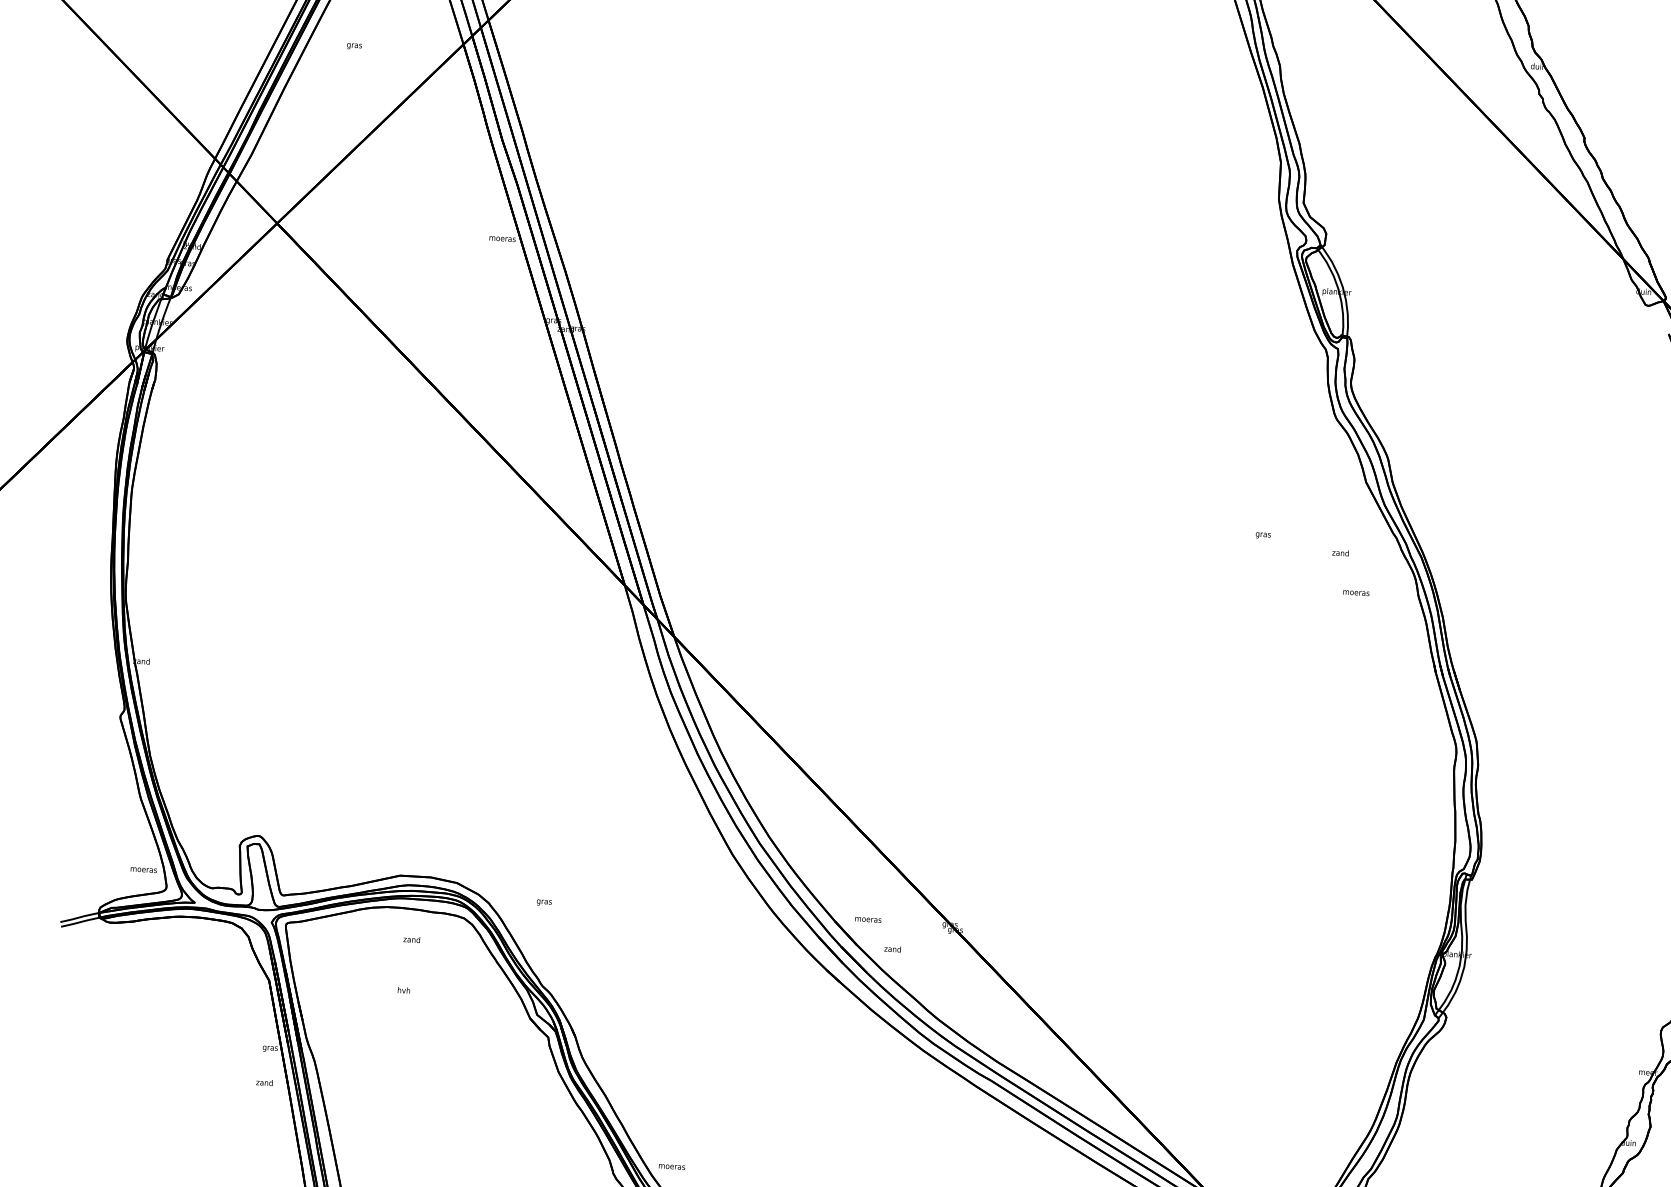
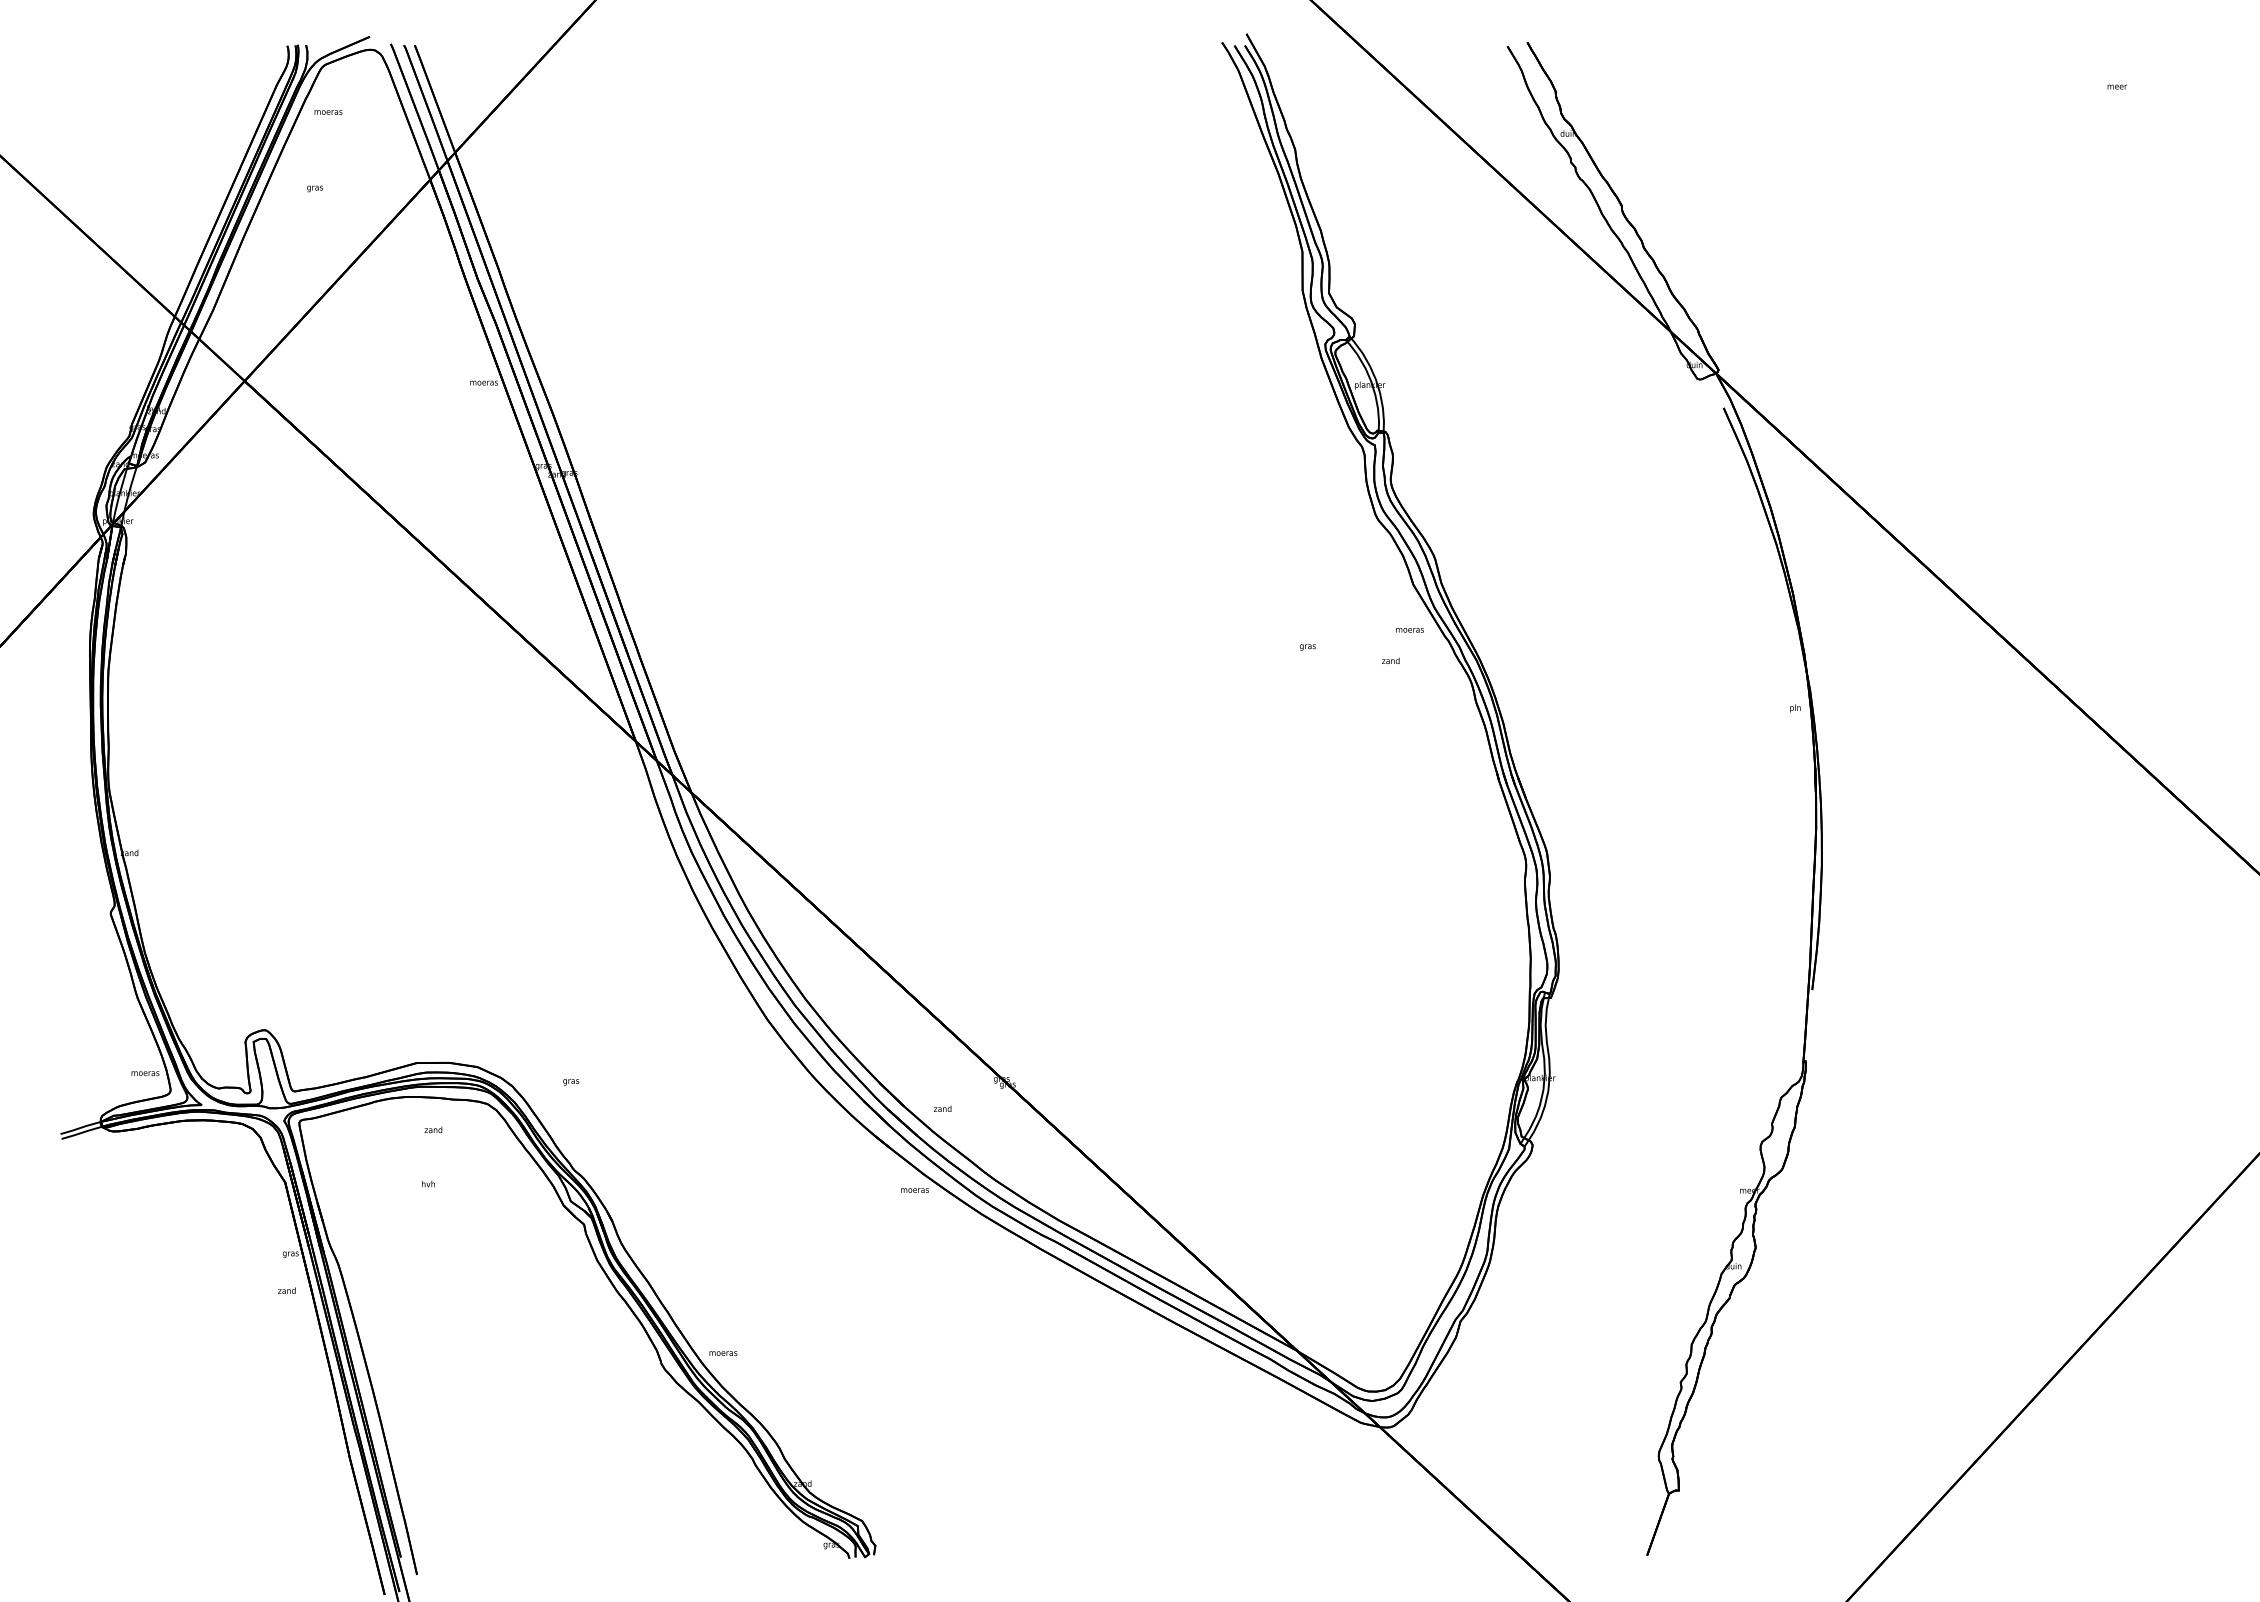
text: (1355, 593) -> (1409, 630), moved
text: (867, 919) -> (914, 1190), moved

